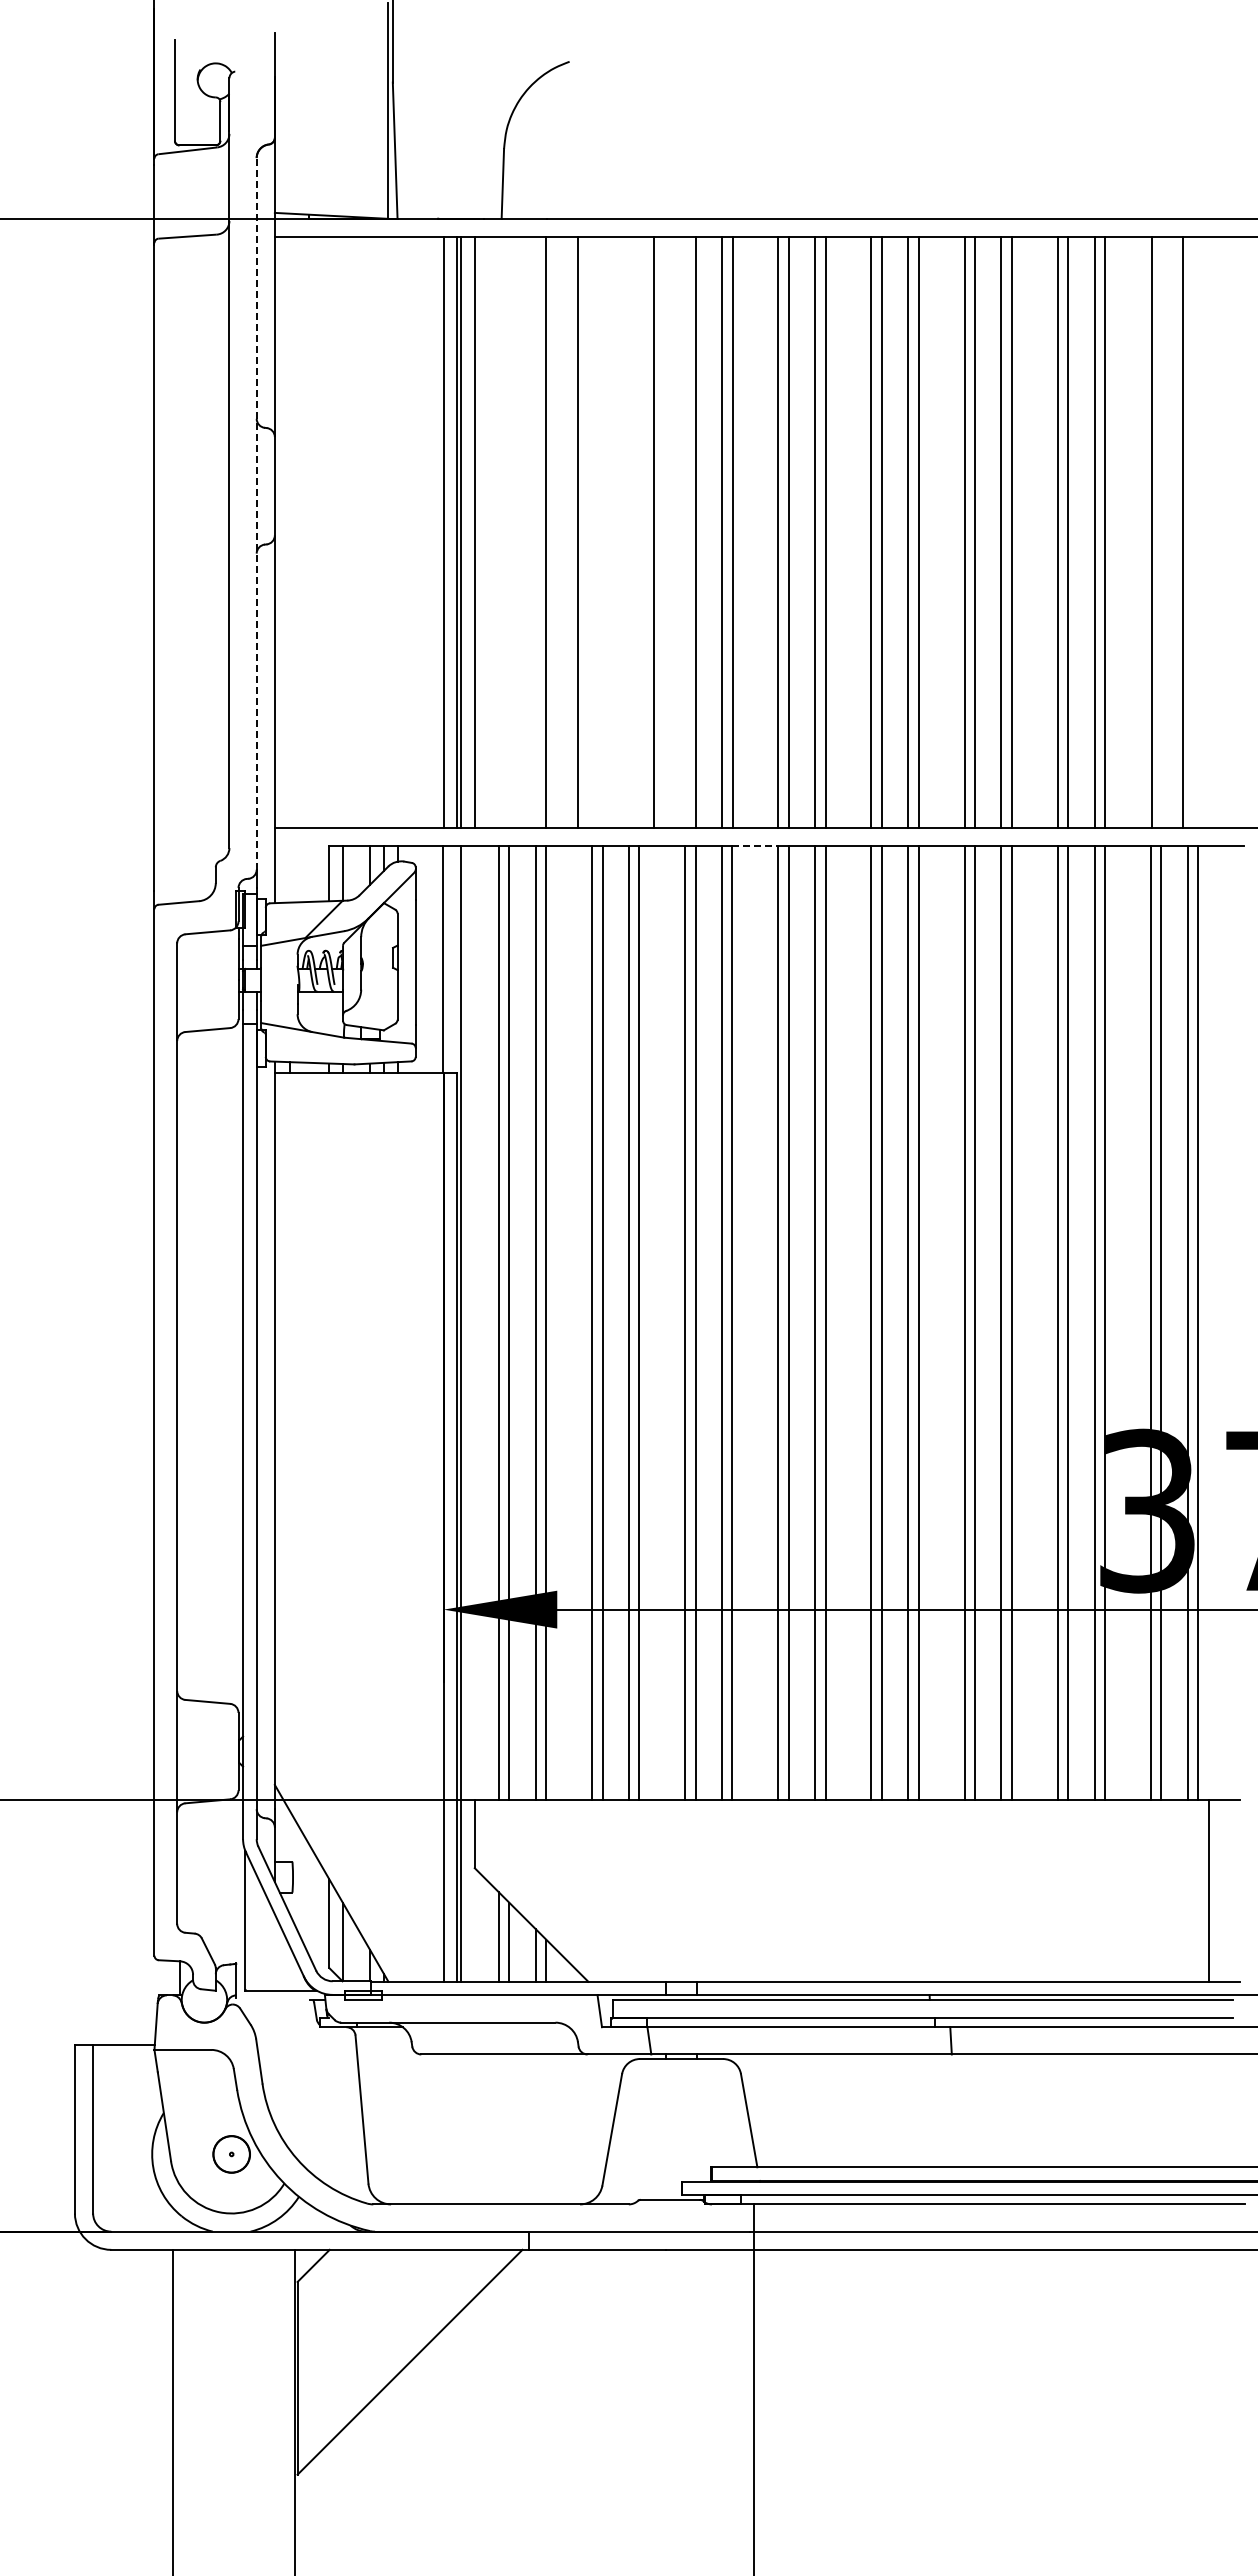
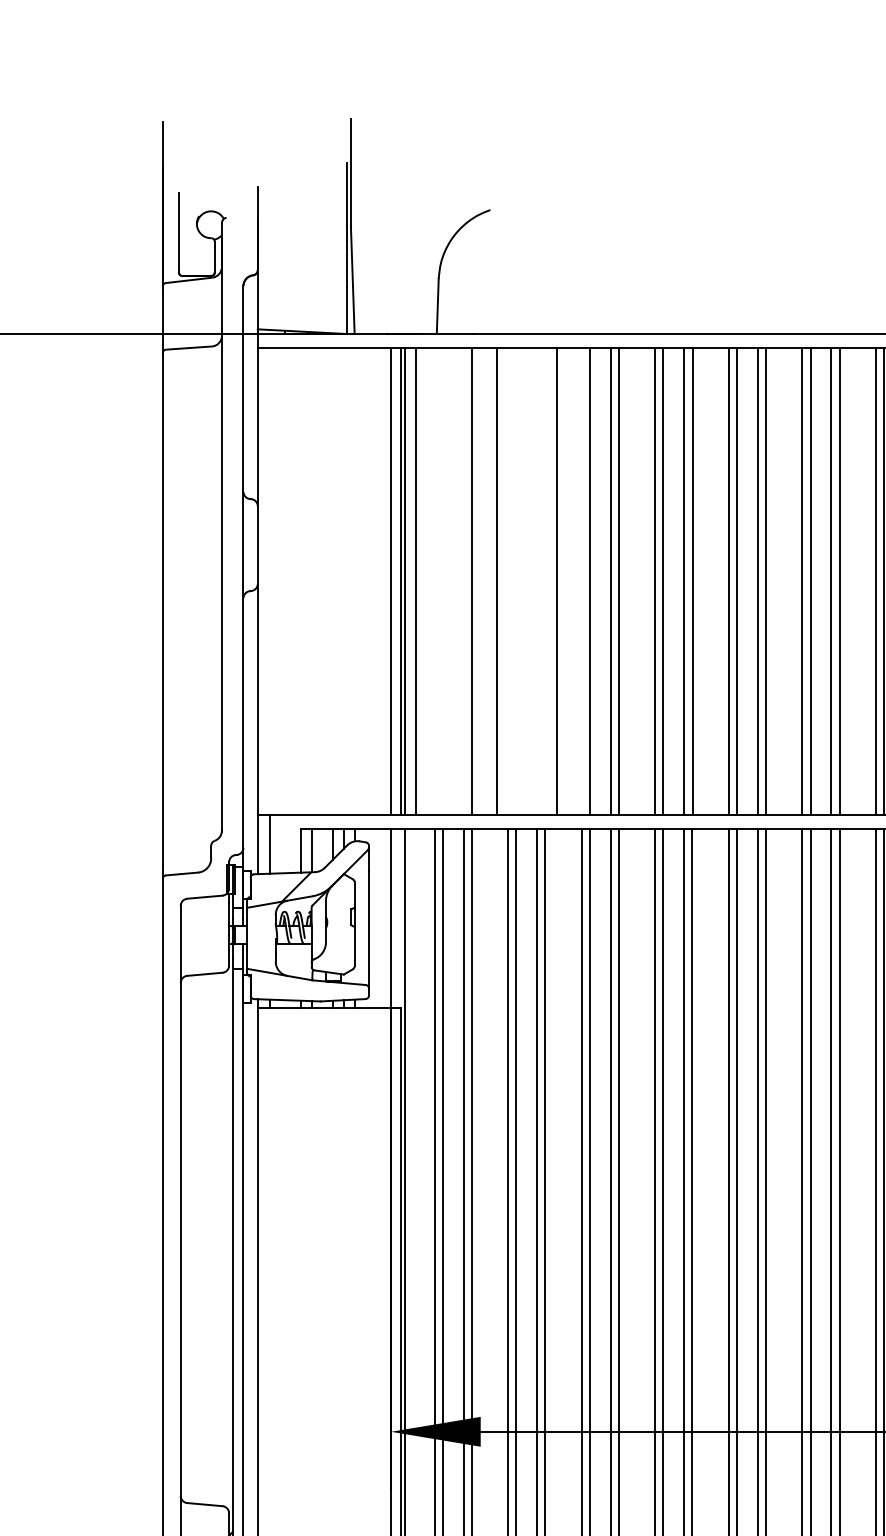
line: (256, 513) -> (243, 566), dashed -> solid
line: (755, 845) -> (637, 828), dashed -> solid
line: (289, 864) -> (269, 843), added

